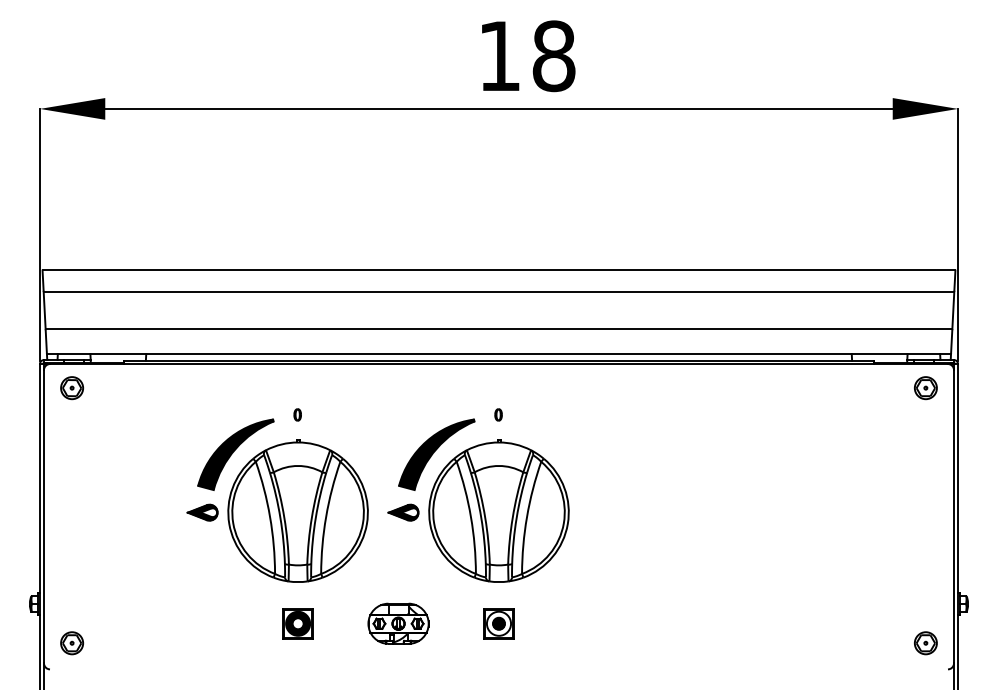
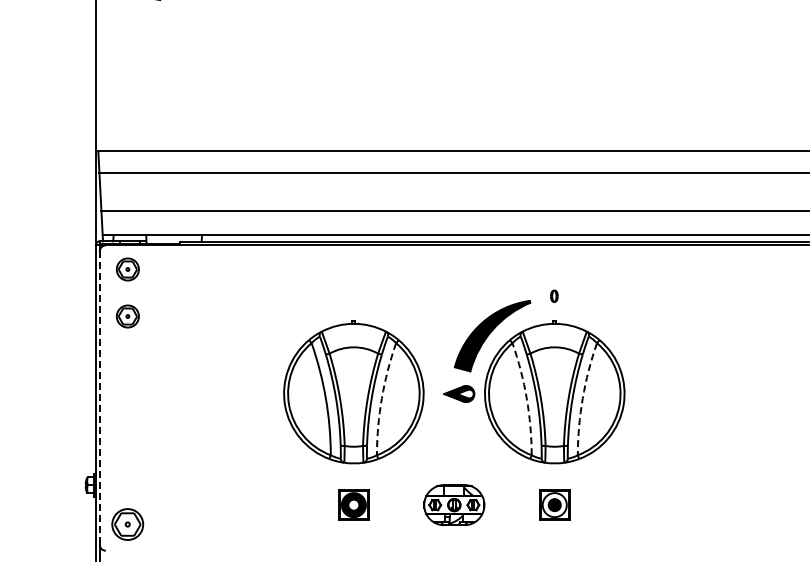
part: (72, 435) -> (128, 316), added
part: (230, 457) -> (286, 338), removed
line: (44, 516) -> (100, 397), solid -> dashed
arc: (326, 517) -> (382, 398), solid -> dashed
arc: (470, 517) -> (526, 398), solid -> dashed
arc: (527, 517) -> (583, 398), solid -> dashed
part: (72, 643) -> (128, 524), size x1.4

